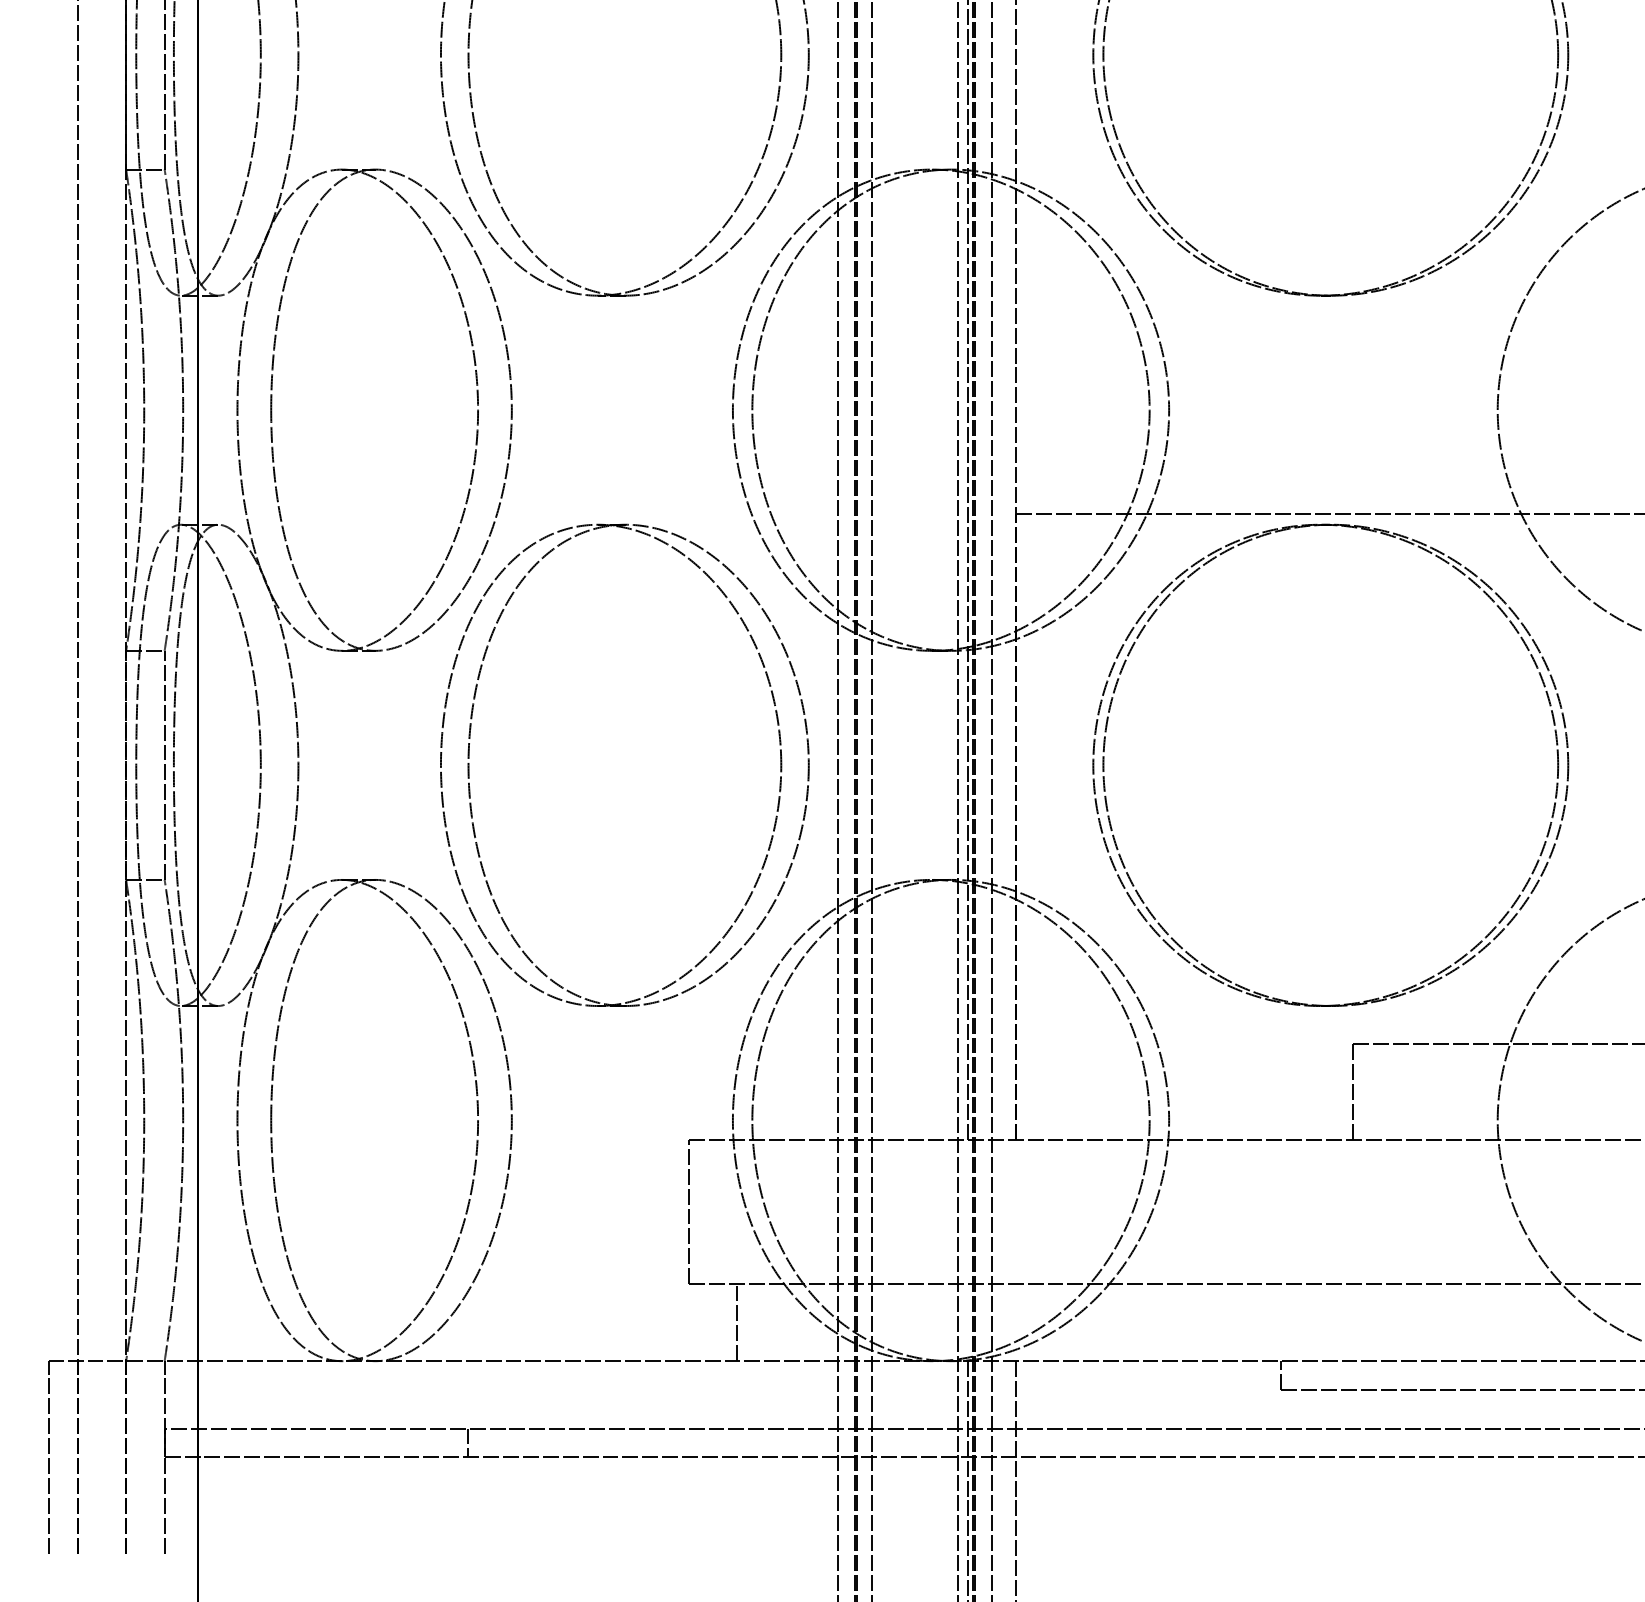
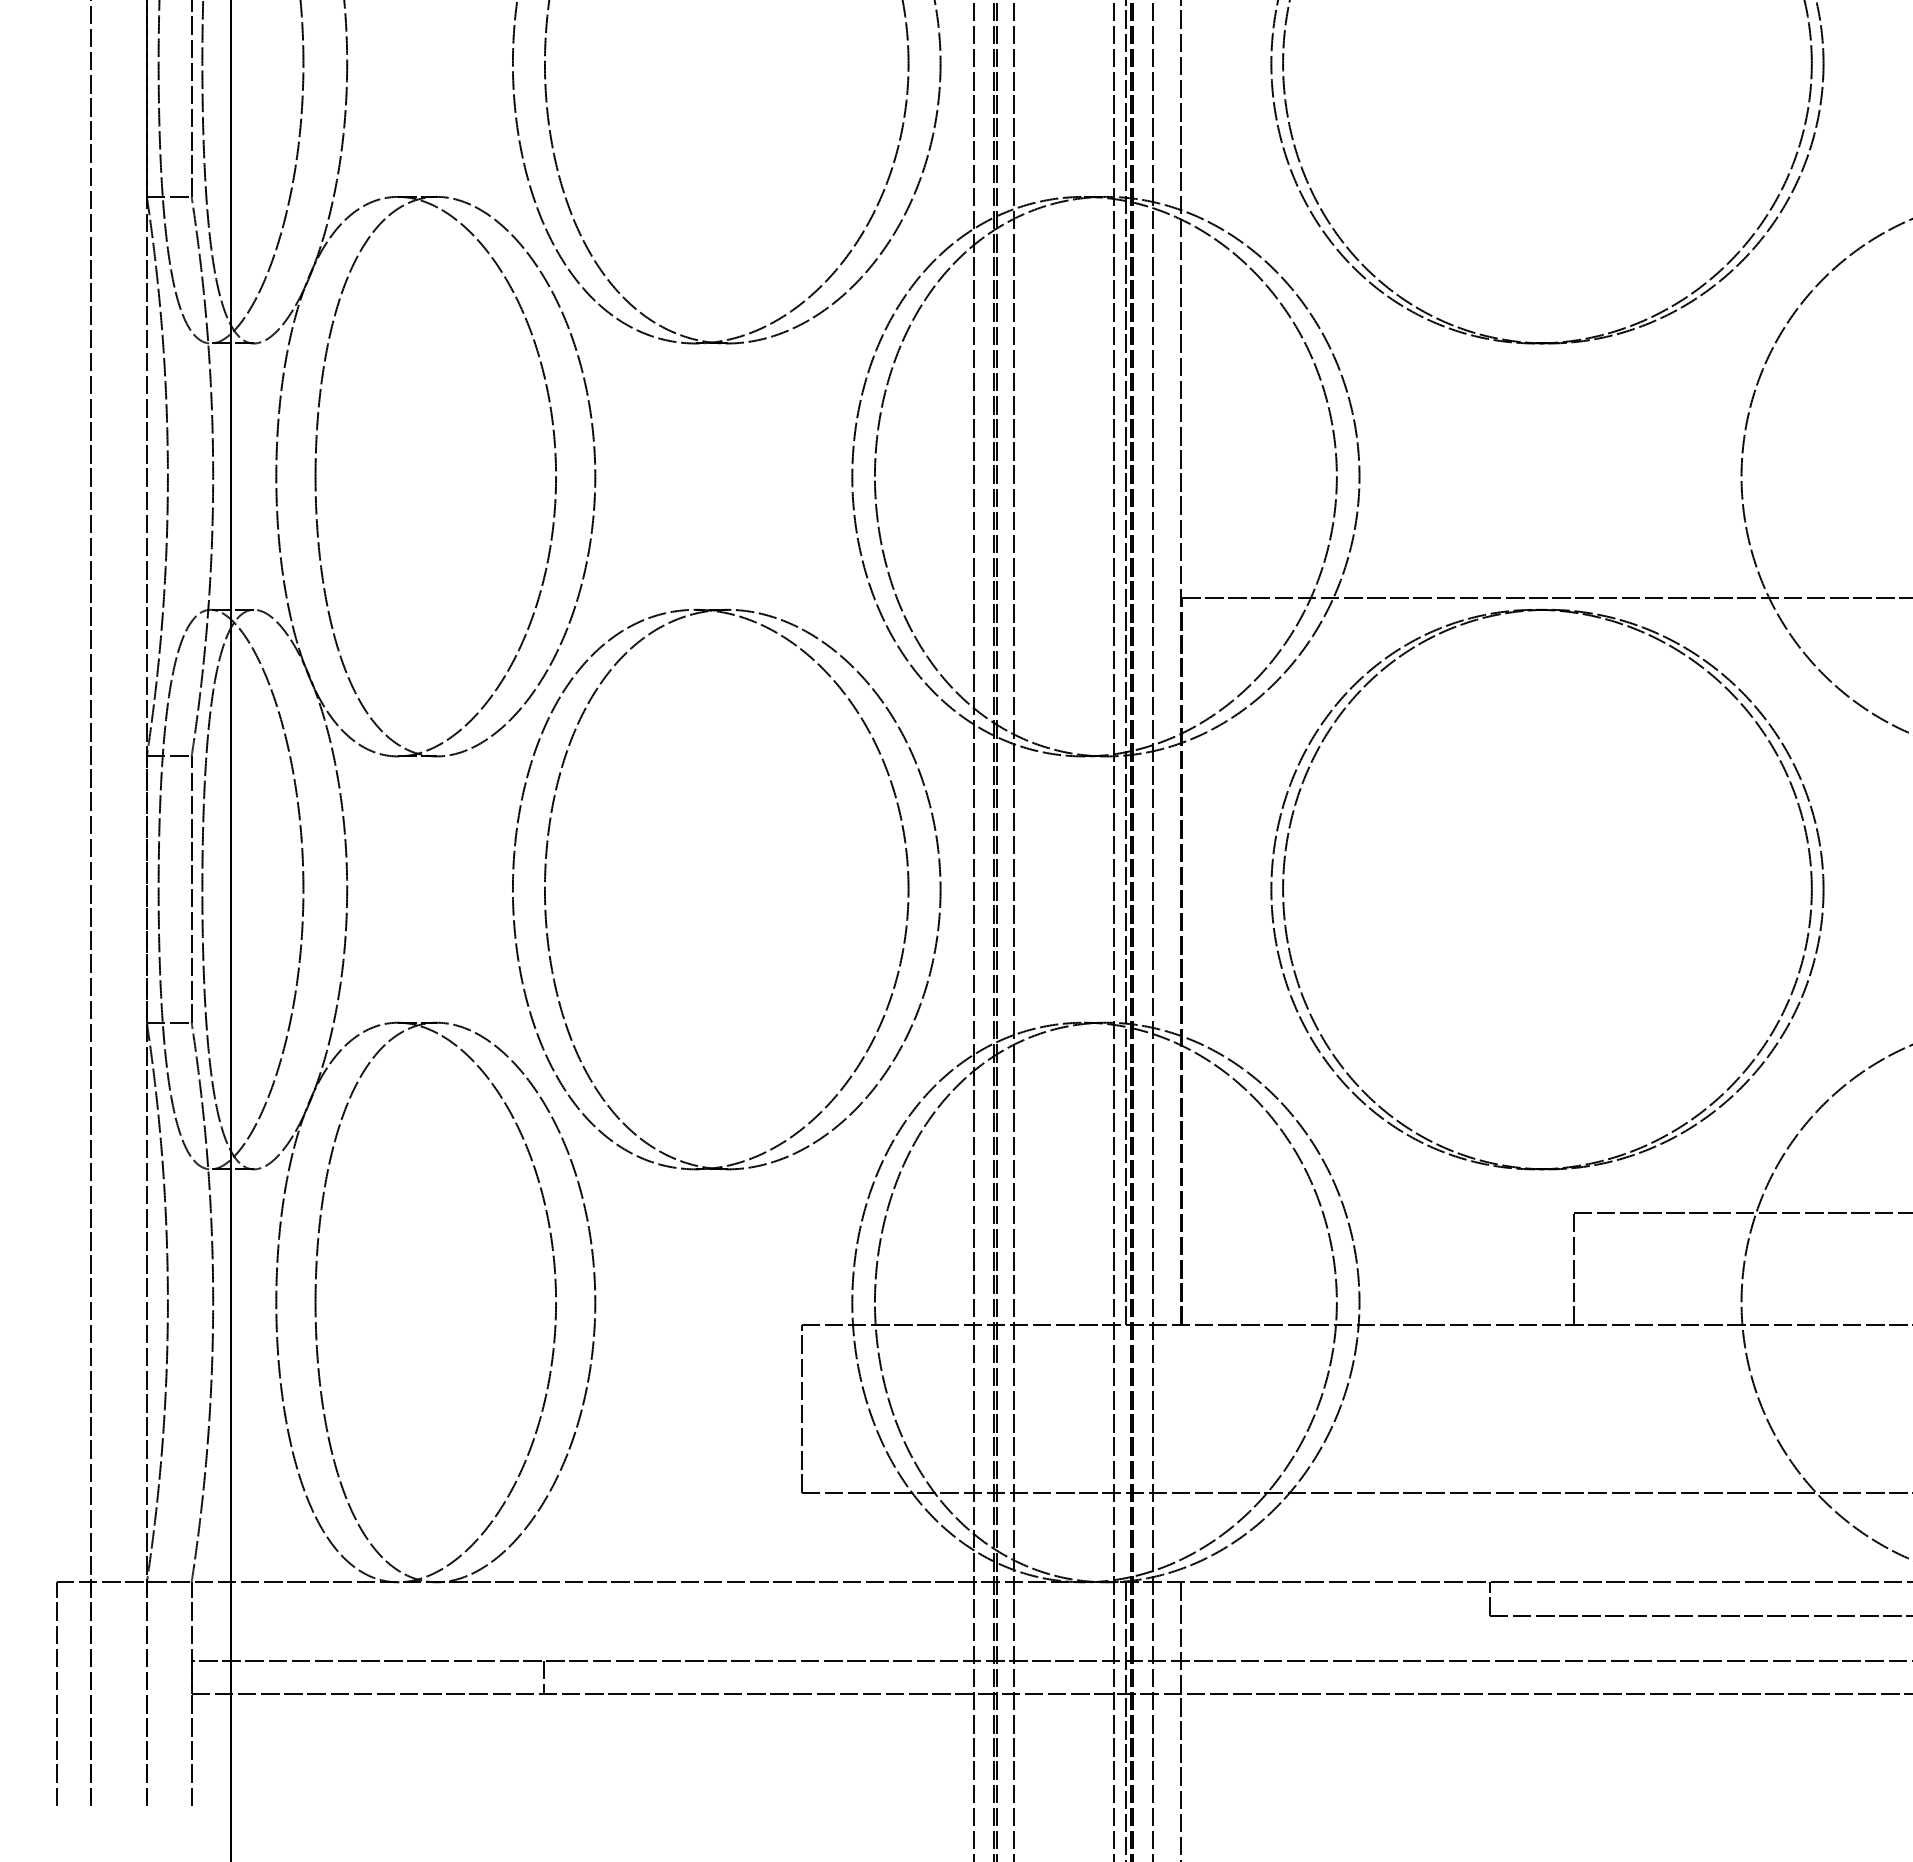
line: (737, 1322) -> (857, 1537), removed

